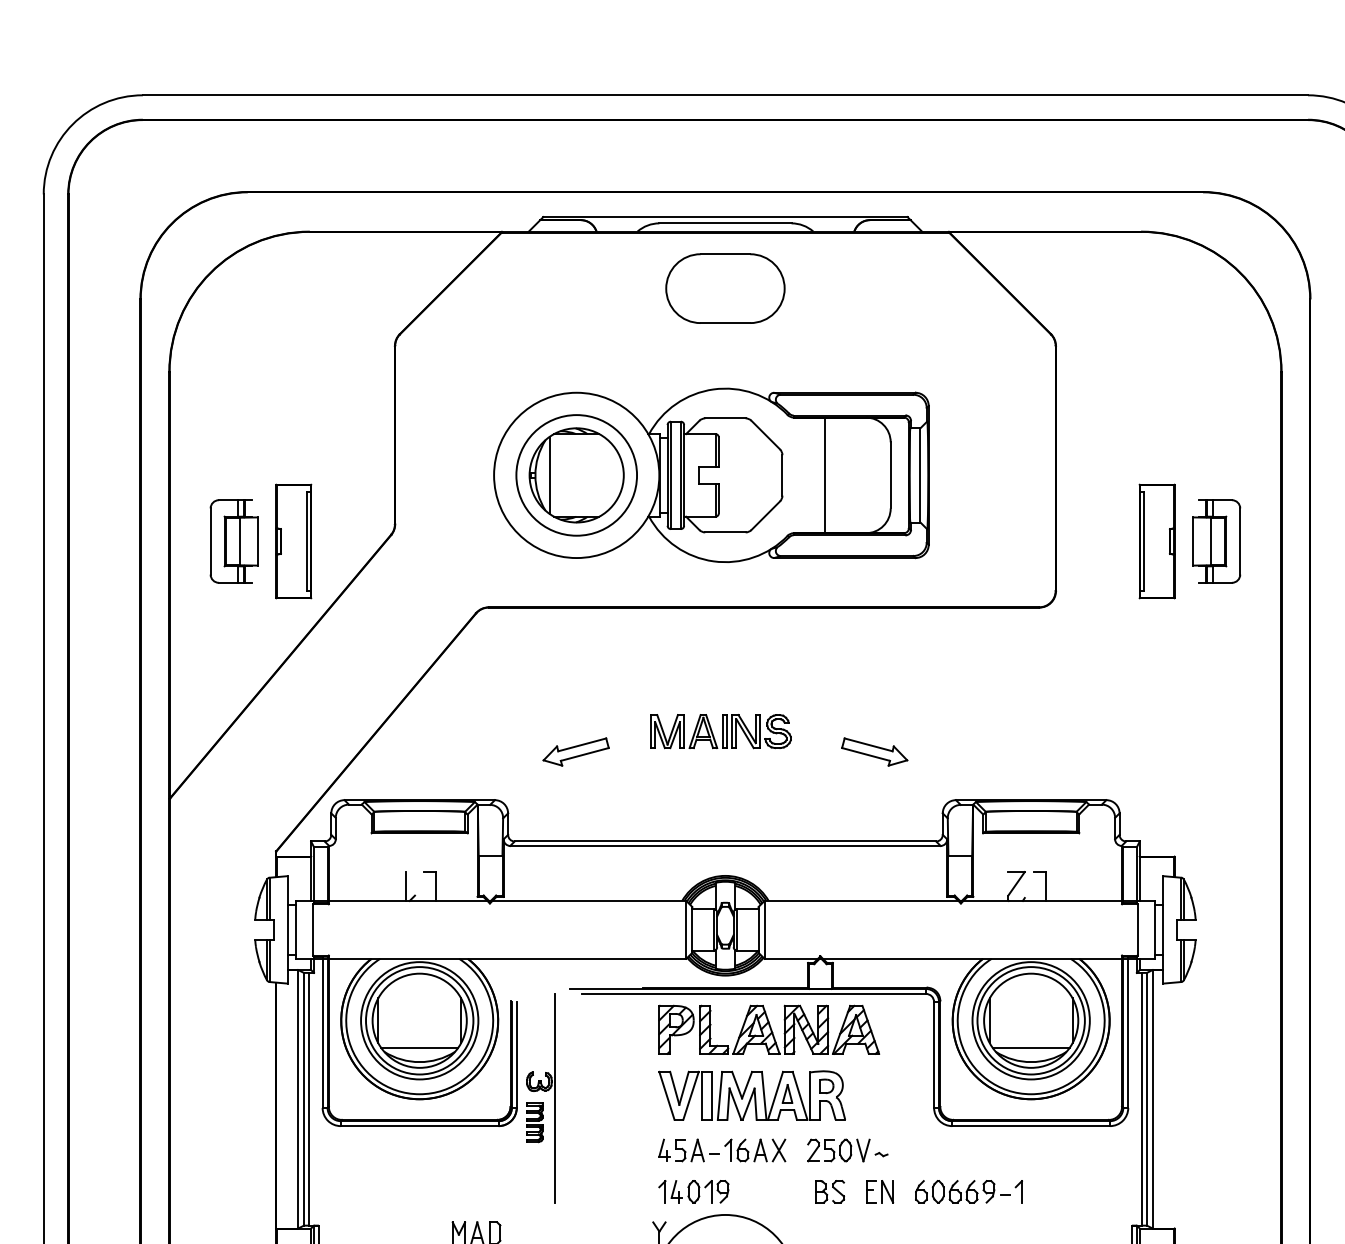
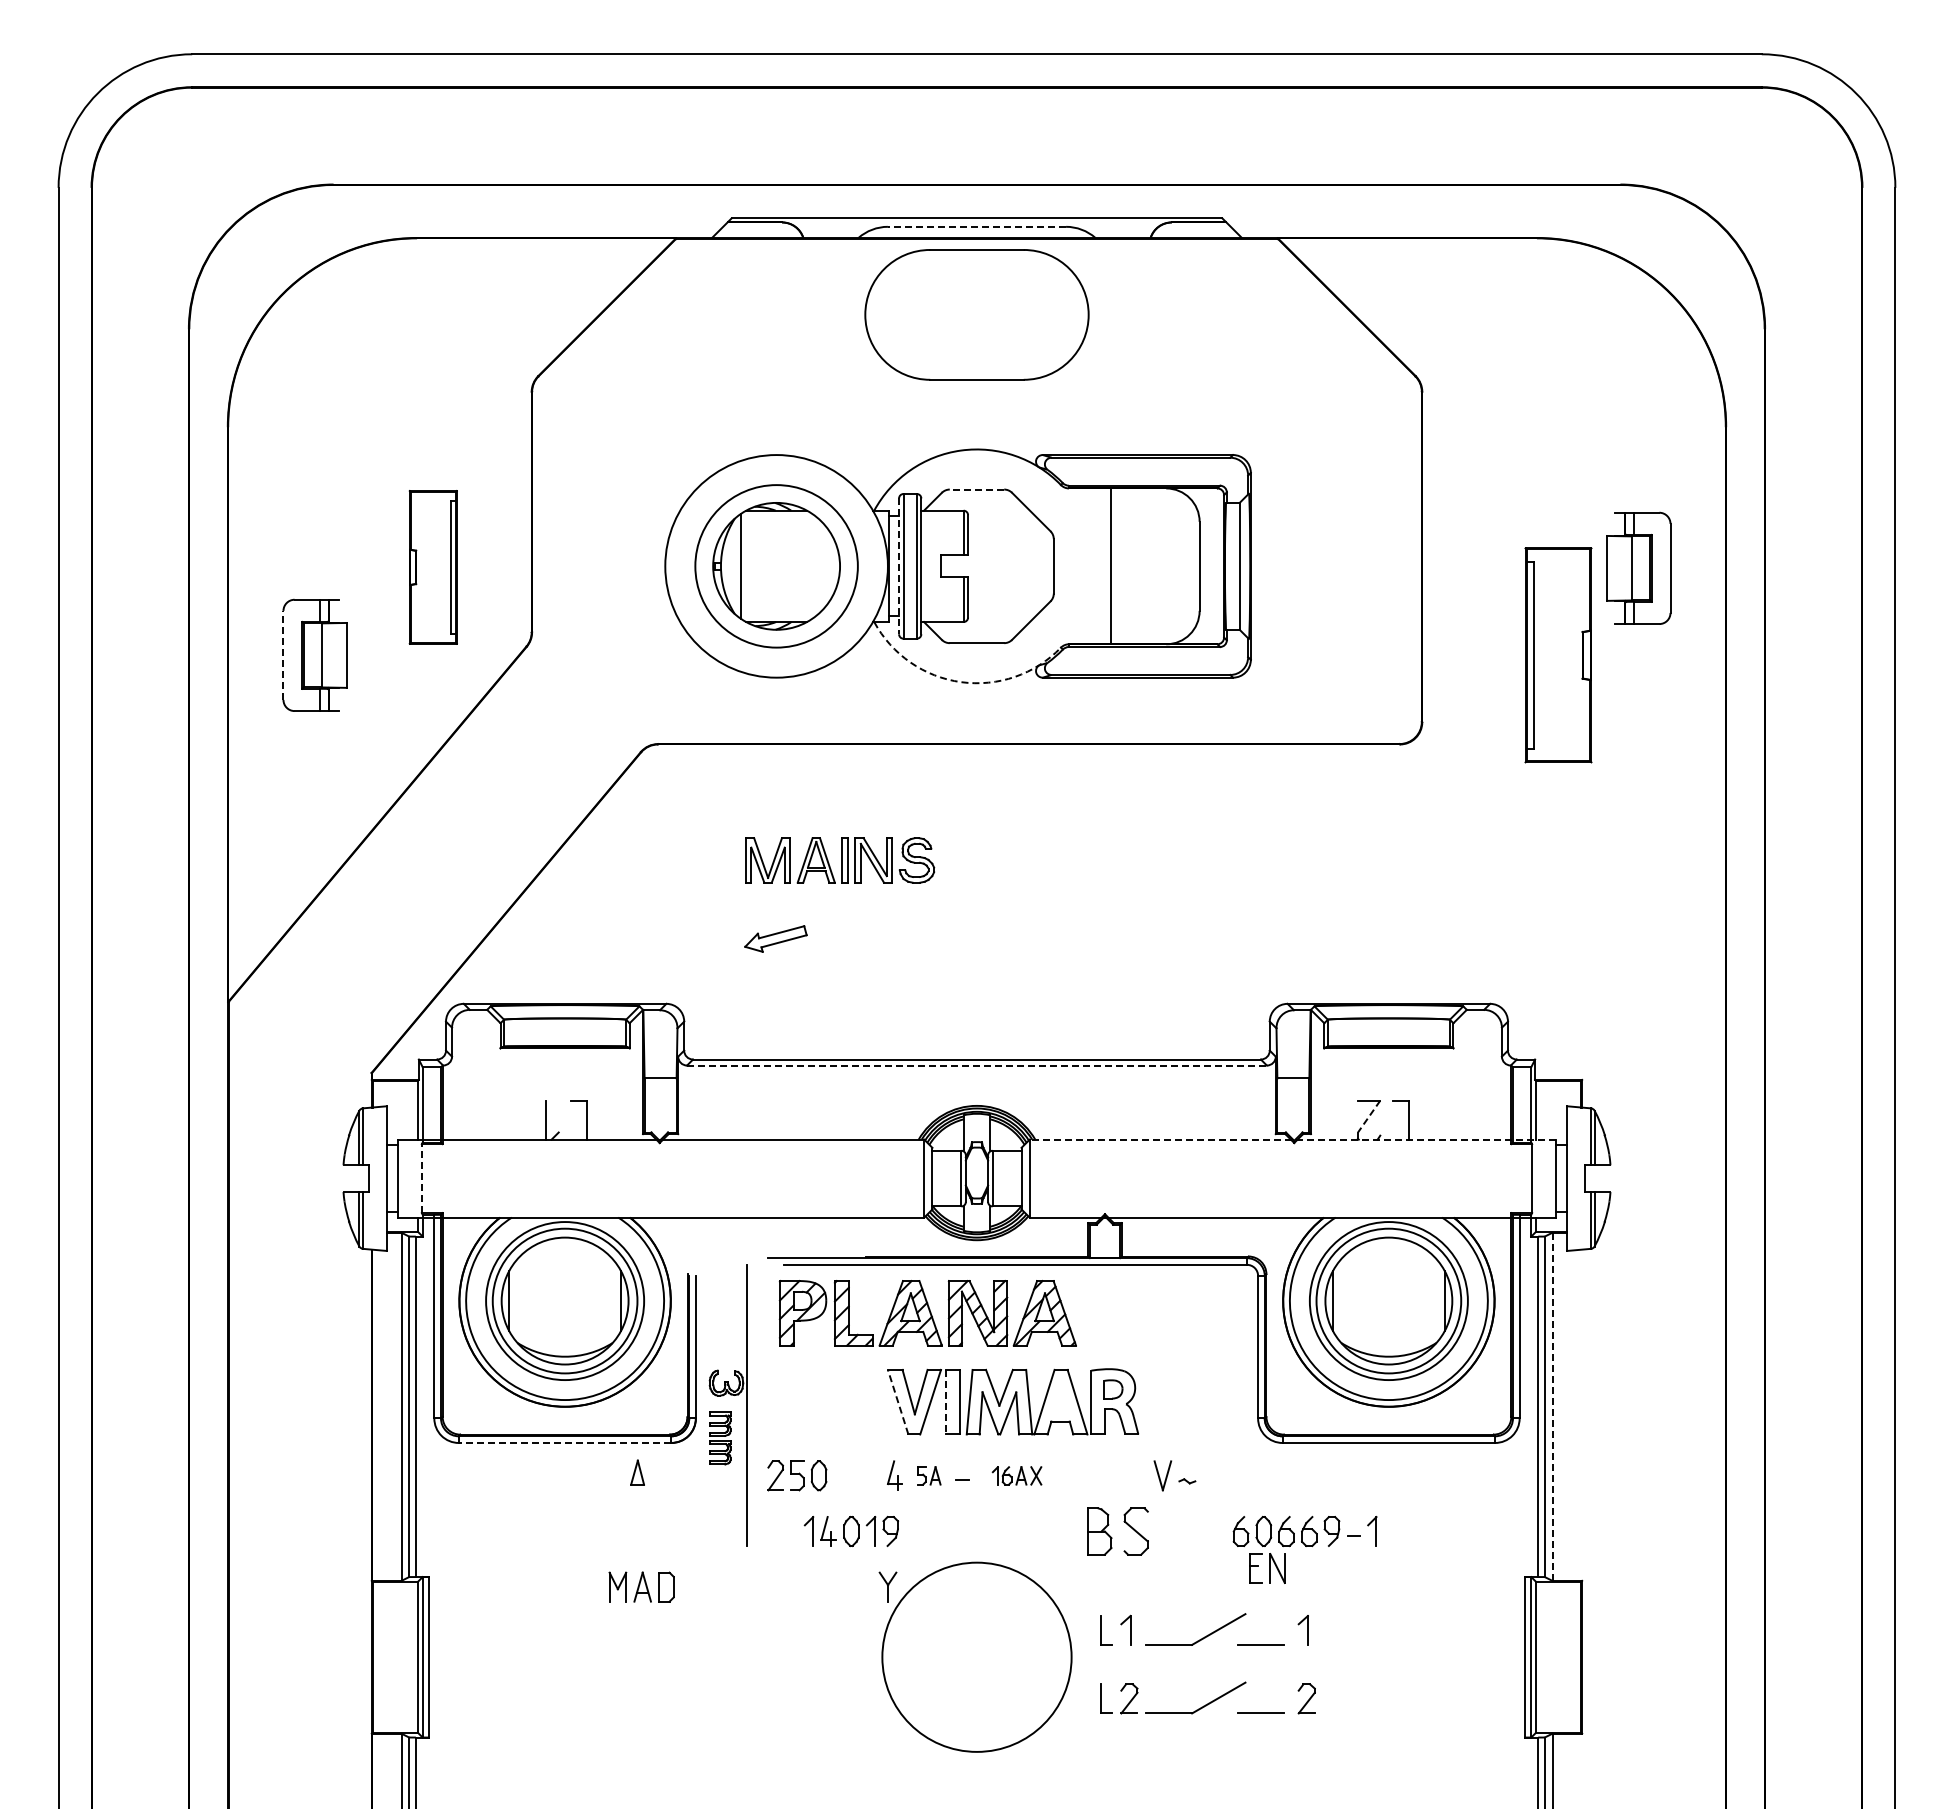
line: (725, 223) -> (976, 226), solid -> dashed
part: (725, 288) -> (976, 314), size x1.4
line: (725, 418) -> (976, 489), solid -> dashed
line: (667, 475) -> (899, 566), solid -> dashed
part: (1216, 540) -> (1638, 567), moved
line: (210, 541) -> (283, 655), solid -> dashed
part: (293, 541) -> (432, 567), moved
part: (1157, 541) -> (1558, 655), size x1.4
arc: (713, 561) -> (961, 682), solid -> dashed
part: (721, 731) -> (840, 860), moved
part: (575, 751) -> (775, 938), size x0.7
part: (874, 751) -> (1177, 938), removed
line: (725, 845) -> (976, 1065), solid -> dashed
line: (1016, 884) -> (1368, 1117), solid -> dashed
line: (959, 900) -> (1292, 1139), solid -> dashed
line: (313, 929) -> (421, 1178), solid -> dashed
part: (768, 1030) -> (927, 1313), moved
line: (419, 1047) -> (565, 1337), removed
line: (1030, 1047) -> (1388, 1337), removed
part: (787, 1093) -> (637, 1472), moved
line: (667, 1096) -> (898, 1402), solid -> dashed
line: (702, 1096) -> (946, 1402), solid -> dashed
line: (1152, 1099) -> (1552, 1407), solid -> dashed
line: (419, 1125) -> (564, 1442), solid -> dashed
part: (690, 1150) -> (929, 1475), size x0.6
part: (754, 1150) -> (1016, 1475), size x0.6
part: (829, 1150) -> (797, 1475), moved
part: (693, 1191) -> (850, 1531), moved
part: (829, 1191) -> (1117, 1531), size x1.6
part: (880, 1191) -> (1267, 1568), moved

